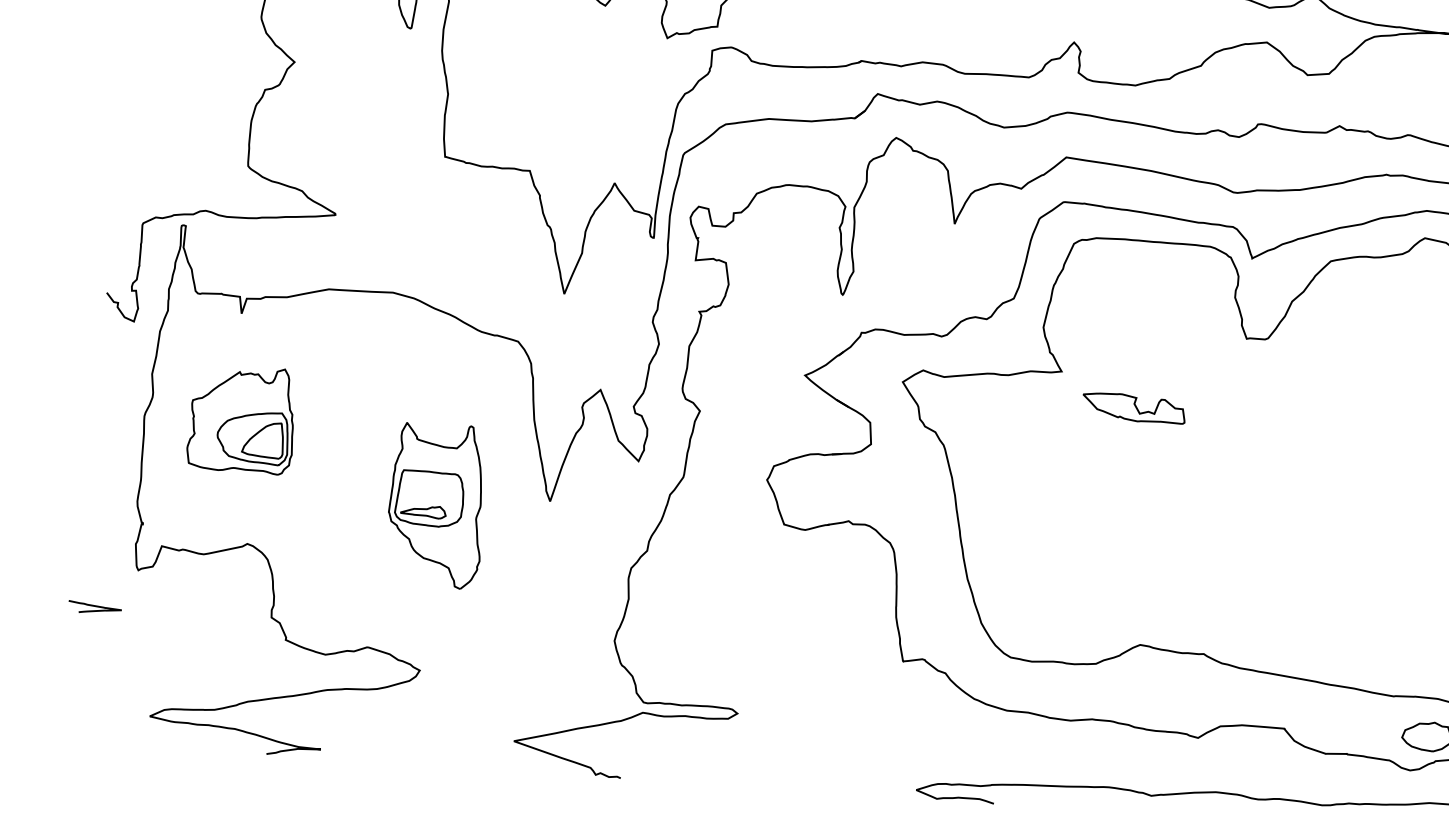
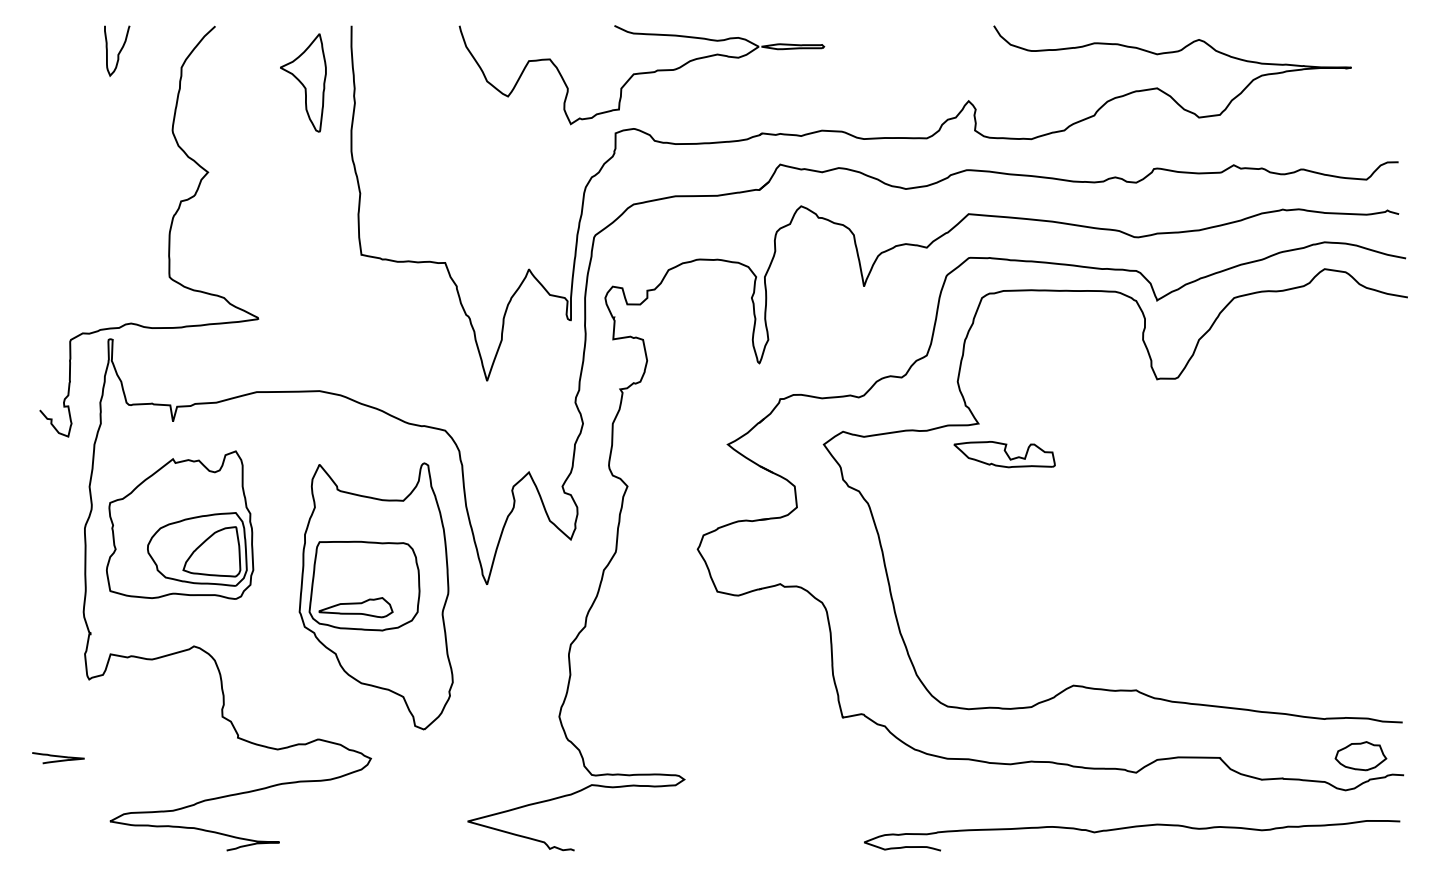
part: (1133, 408) -> (1004, 454), moved
part: (242, 418) -> (180, 524), size x1.43
part: (435, 505) -> (375, 596), size x1.67
curve: (95, 607) -> (58, 757), moved

